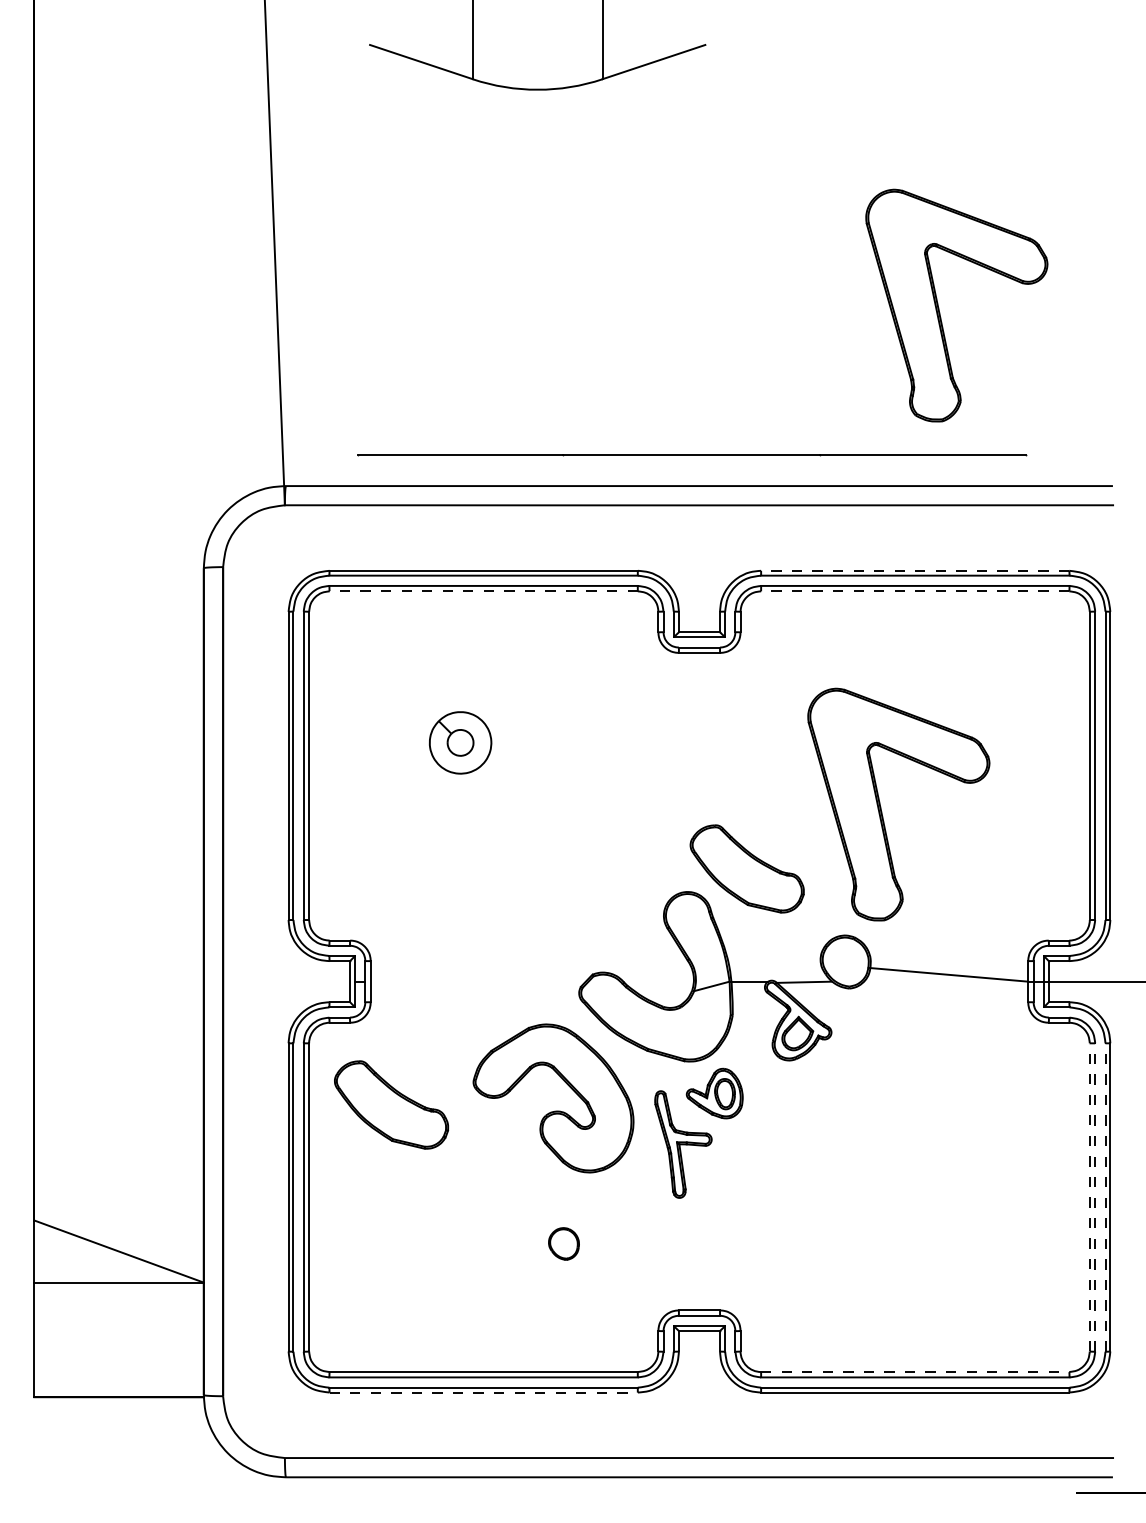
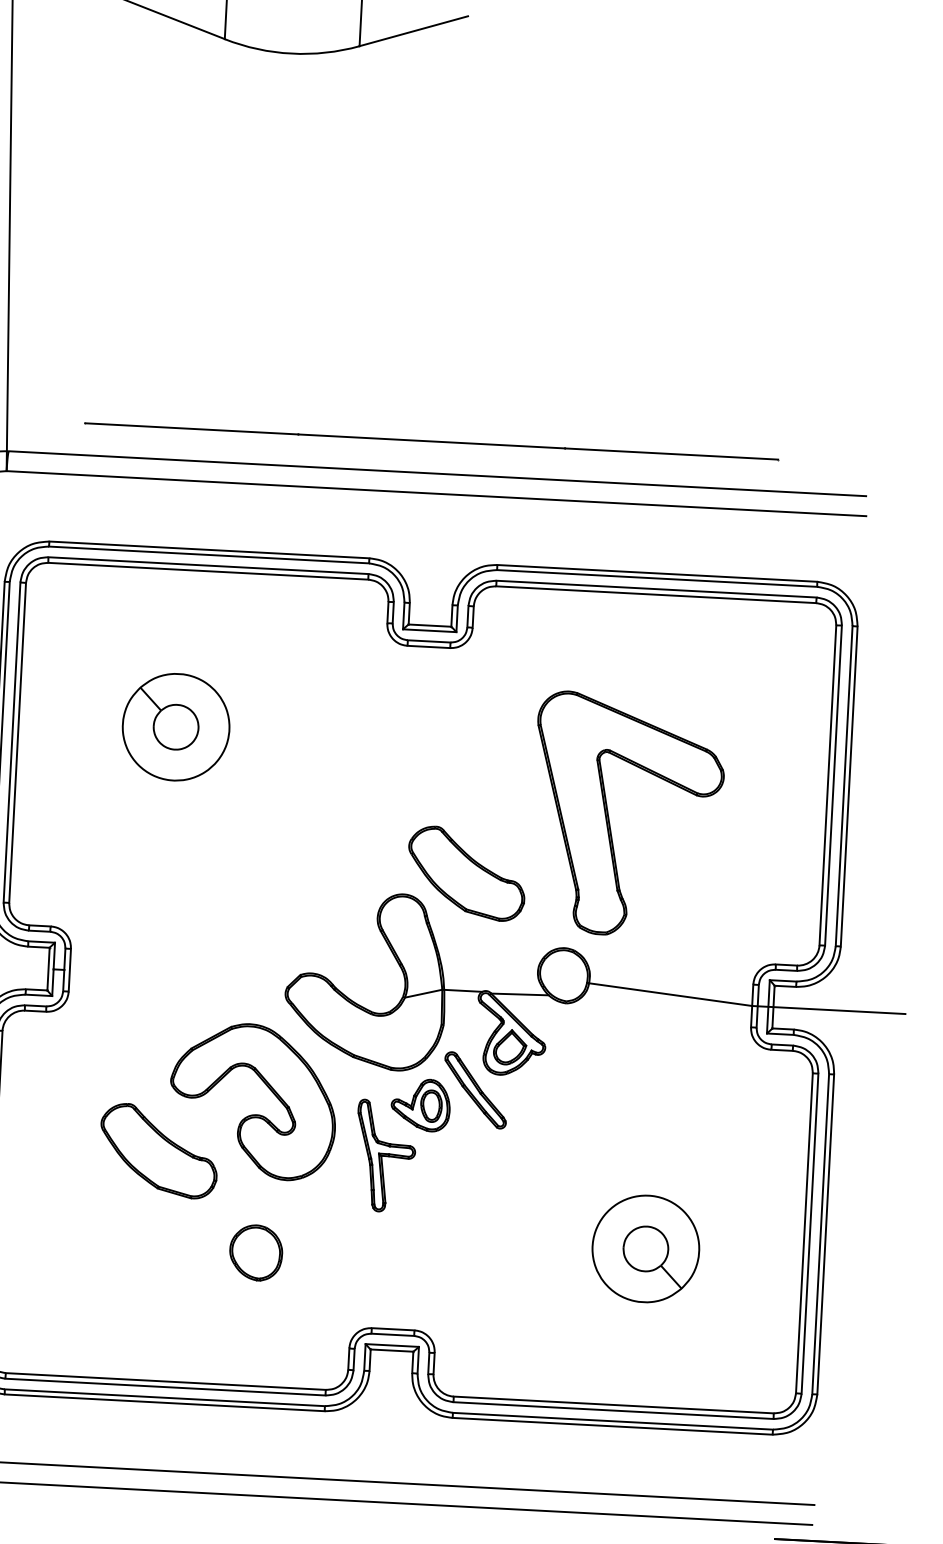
part: (939, 307) -> (696, 301), removed
line: (914, 570) -> (656, 573), dashed -> solid
line: (483, 591) -> (208, 571), dashed -> solid
line: (914, 591) -> (655, 594), dashed -> solid
part: (460, 742) -> (176, 726), size x1.67
part: (766, 1076) -> (475, 1090), added
part: (391, 1104) -> (159, 1150), moved
line: (1089, 1196) -> (804, 1232), dashed -> solid
line: (1095, 1197) -> (810, 1233), dashed -> solid
line: (1105, 1197) -> (820, 1234), dashed -> solid
part: (938, 1220) -> (646, 1248), added
part: (563, 1243) -> (255, 1252), size x1.67
line: (915, 1372) -> (613, 1405), dashed -> solid
line: (484, 1392) -> (165, 1402), dashed -> solid

